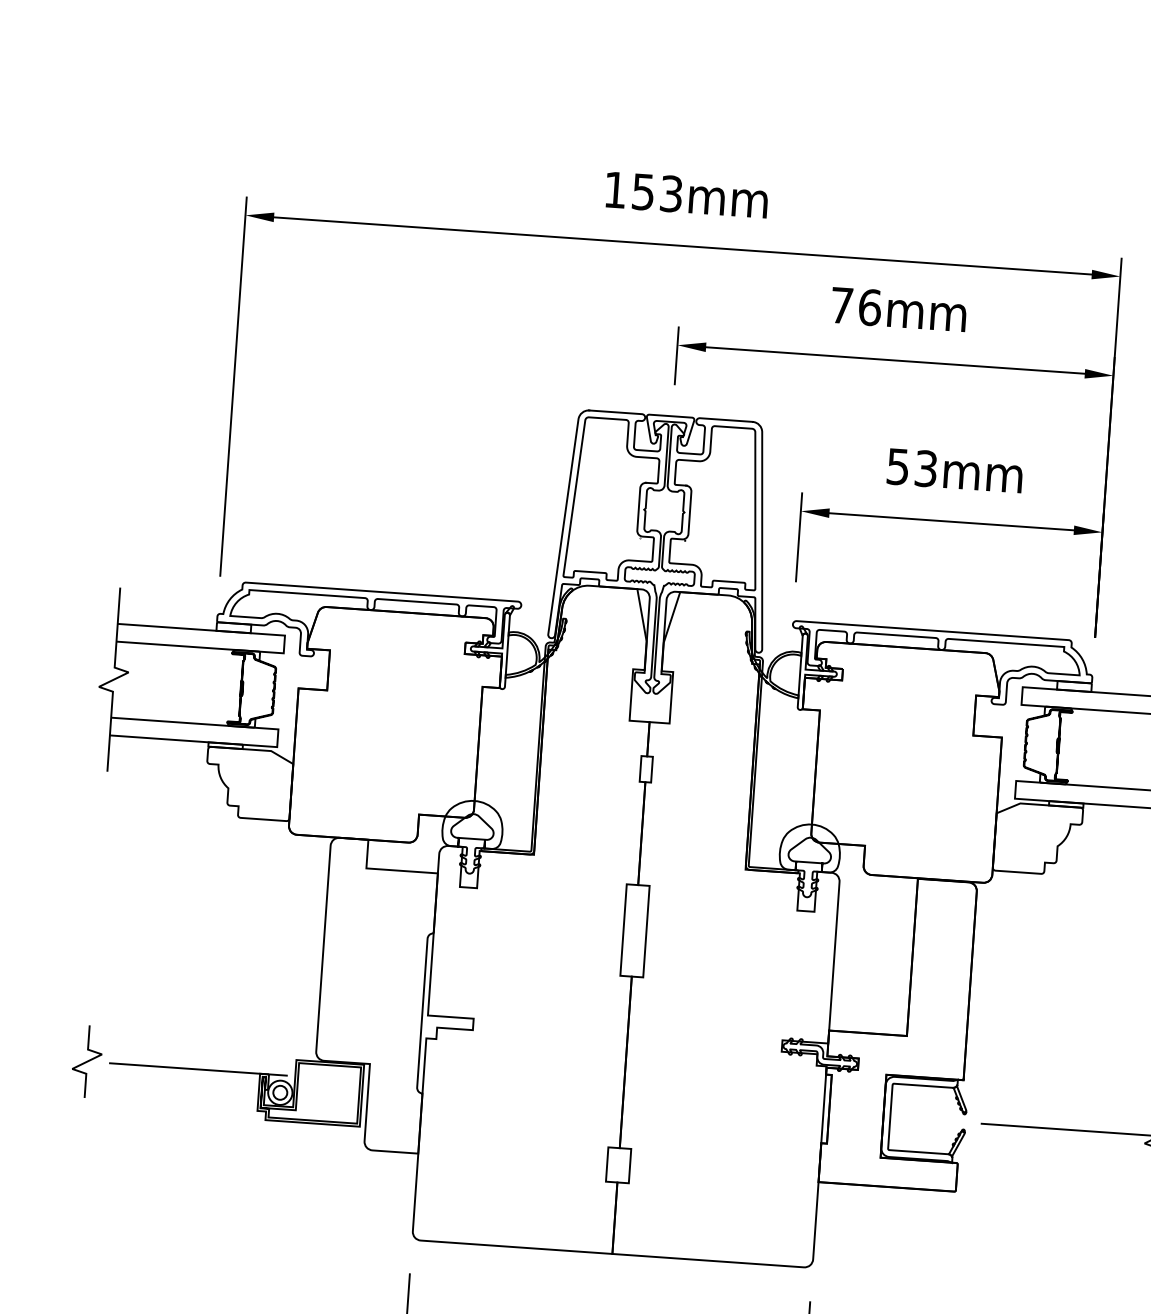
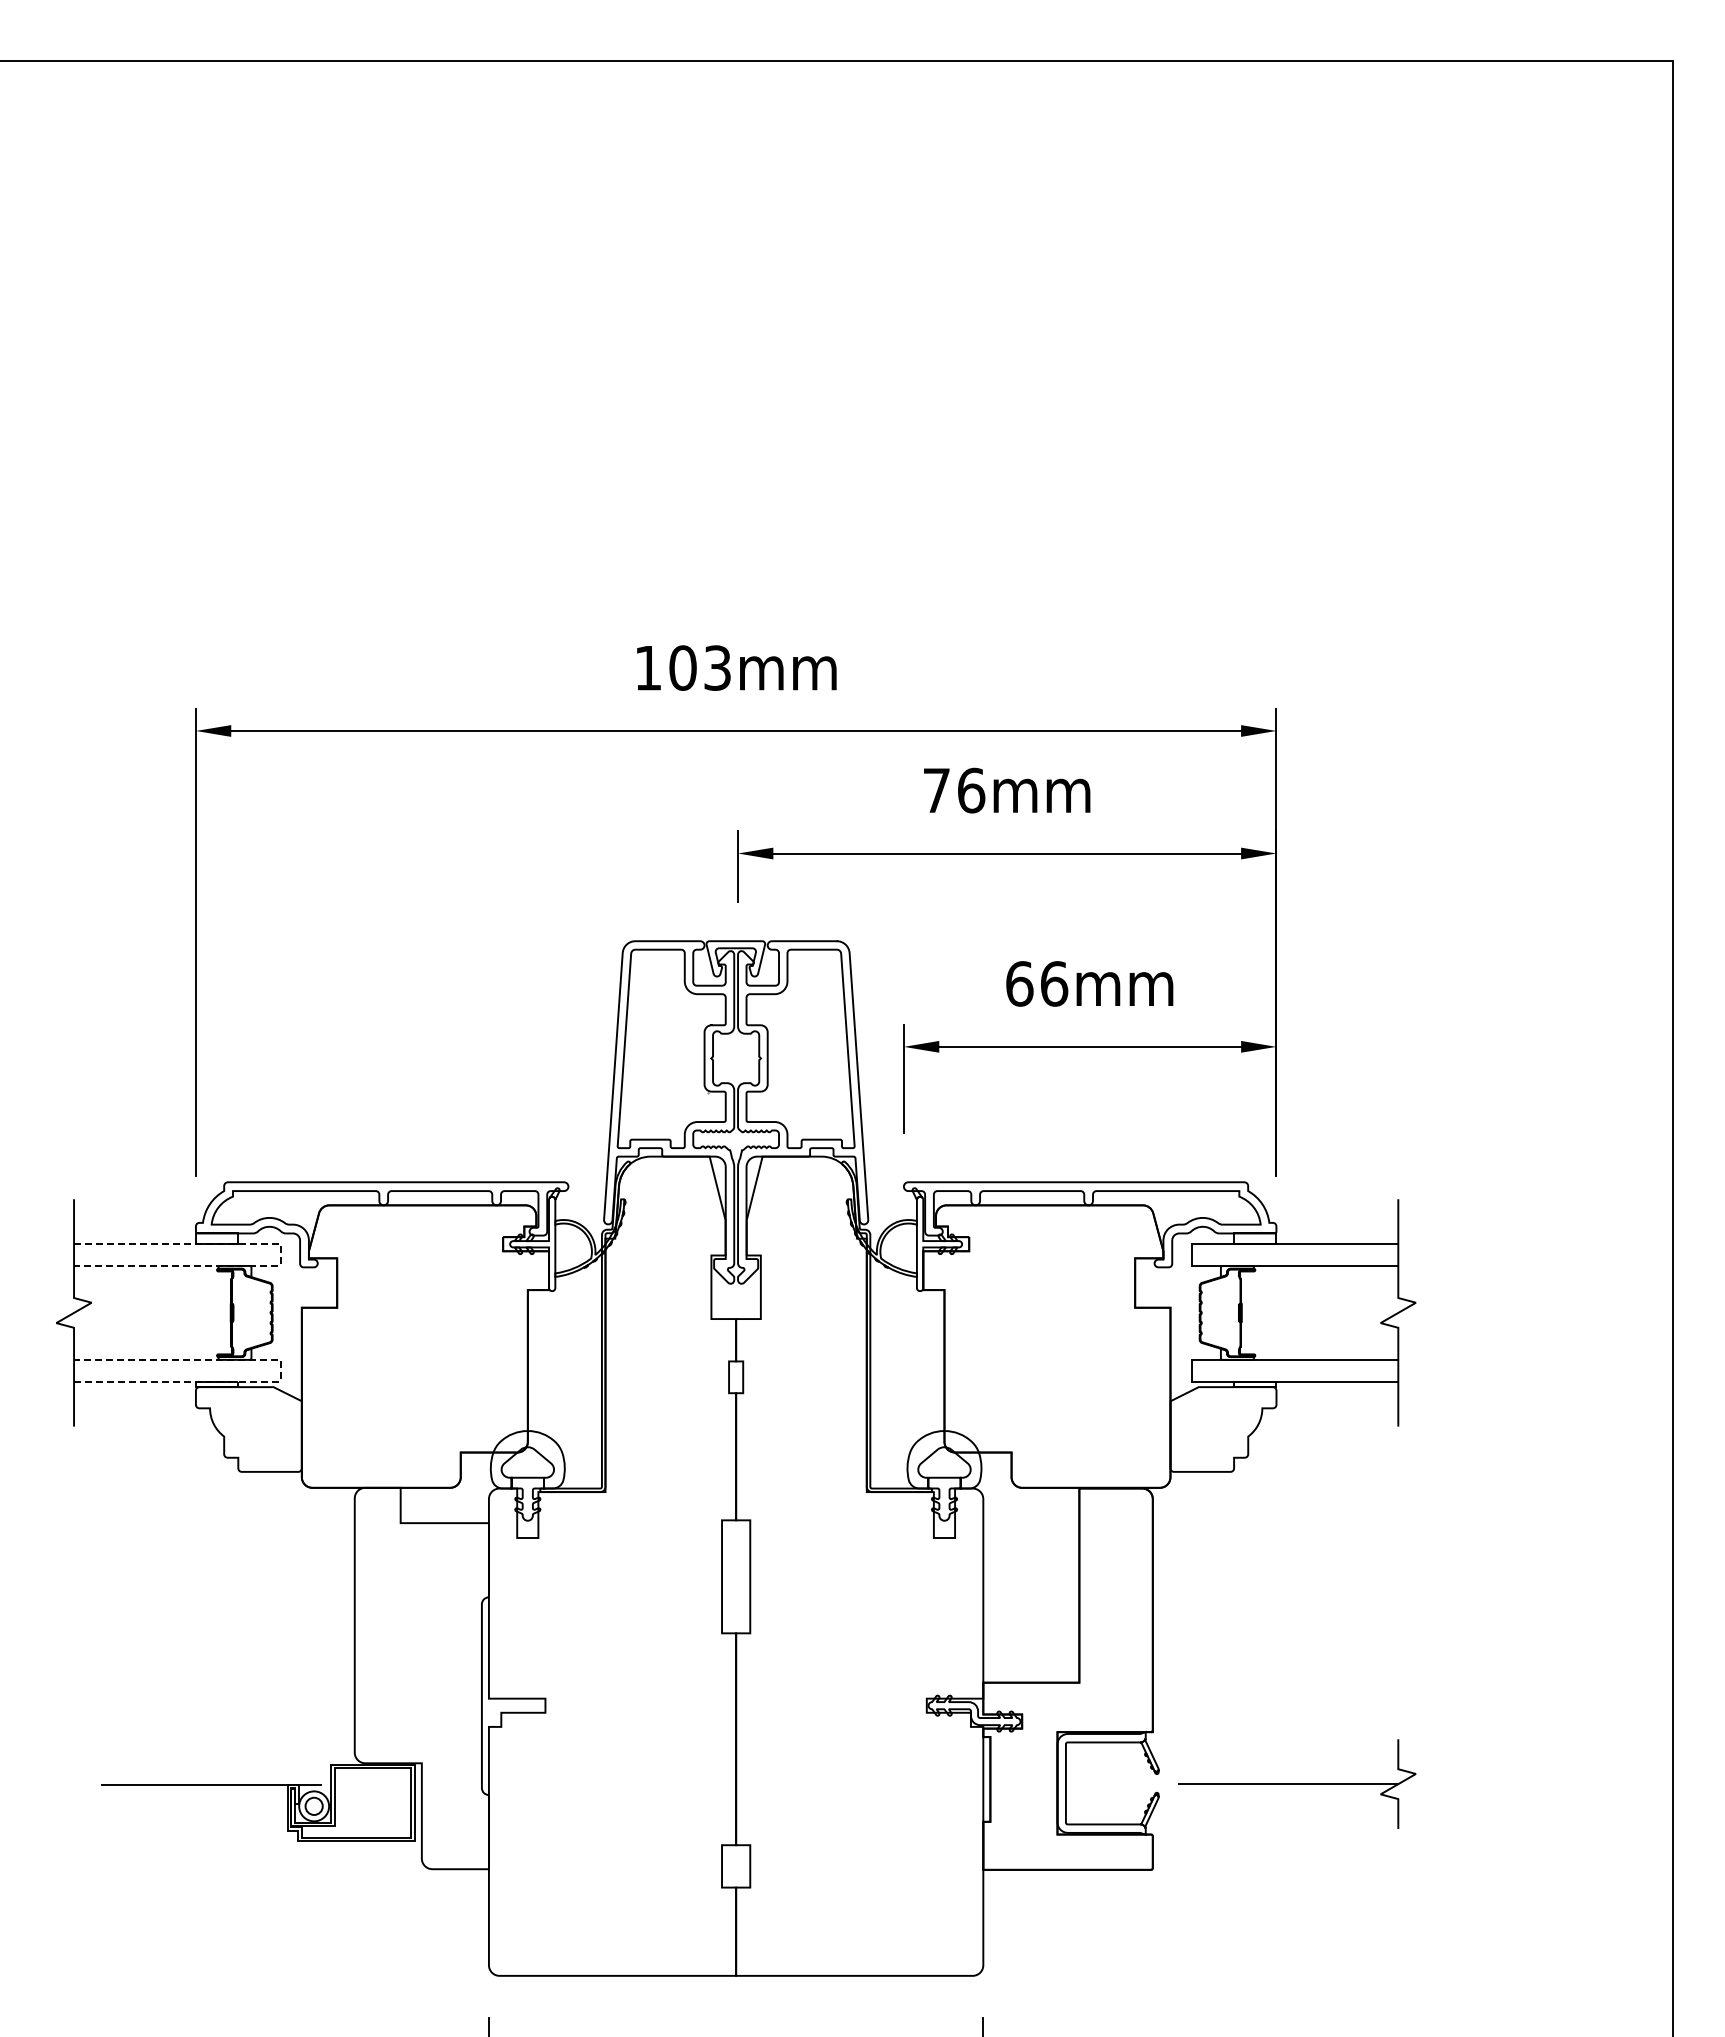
text: (643, 191) -> (682, 667), 153mm -> 103mm
text: (912, 467) -> (1037, 983), 53mm -> 66mm
line: (284, 644) -> (280, 1255), solid -> dashed
line: (277, 737) -> (280, 1370), solid -> dashed
curve: (87, 1061) -> (74, 1784), removed

